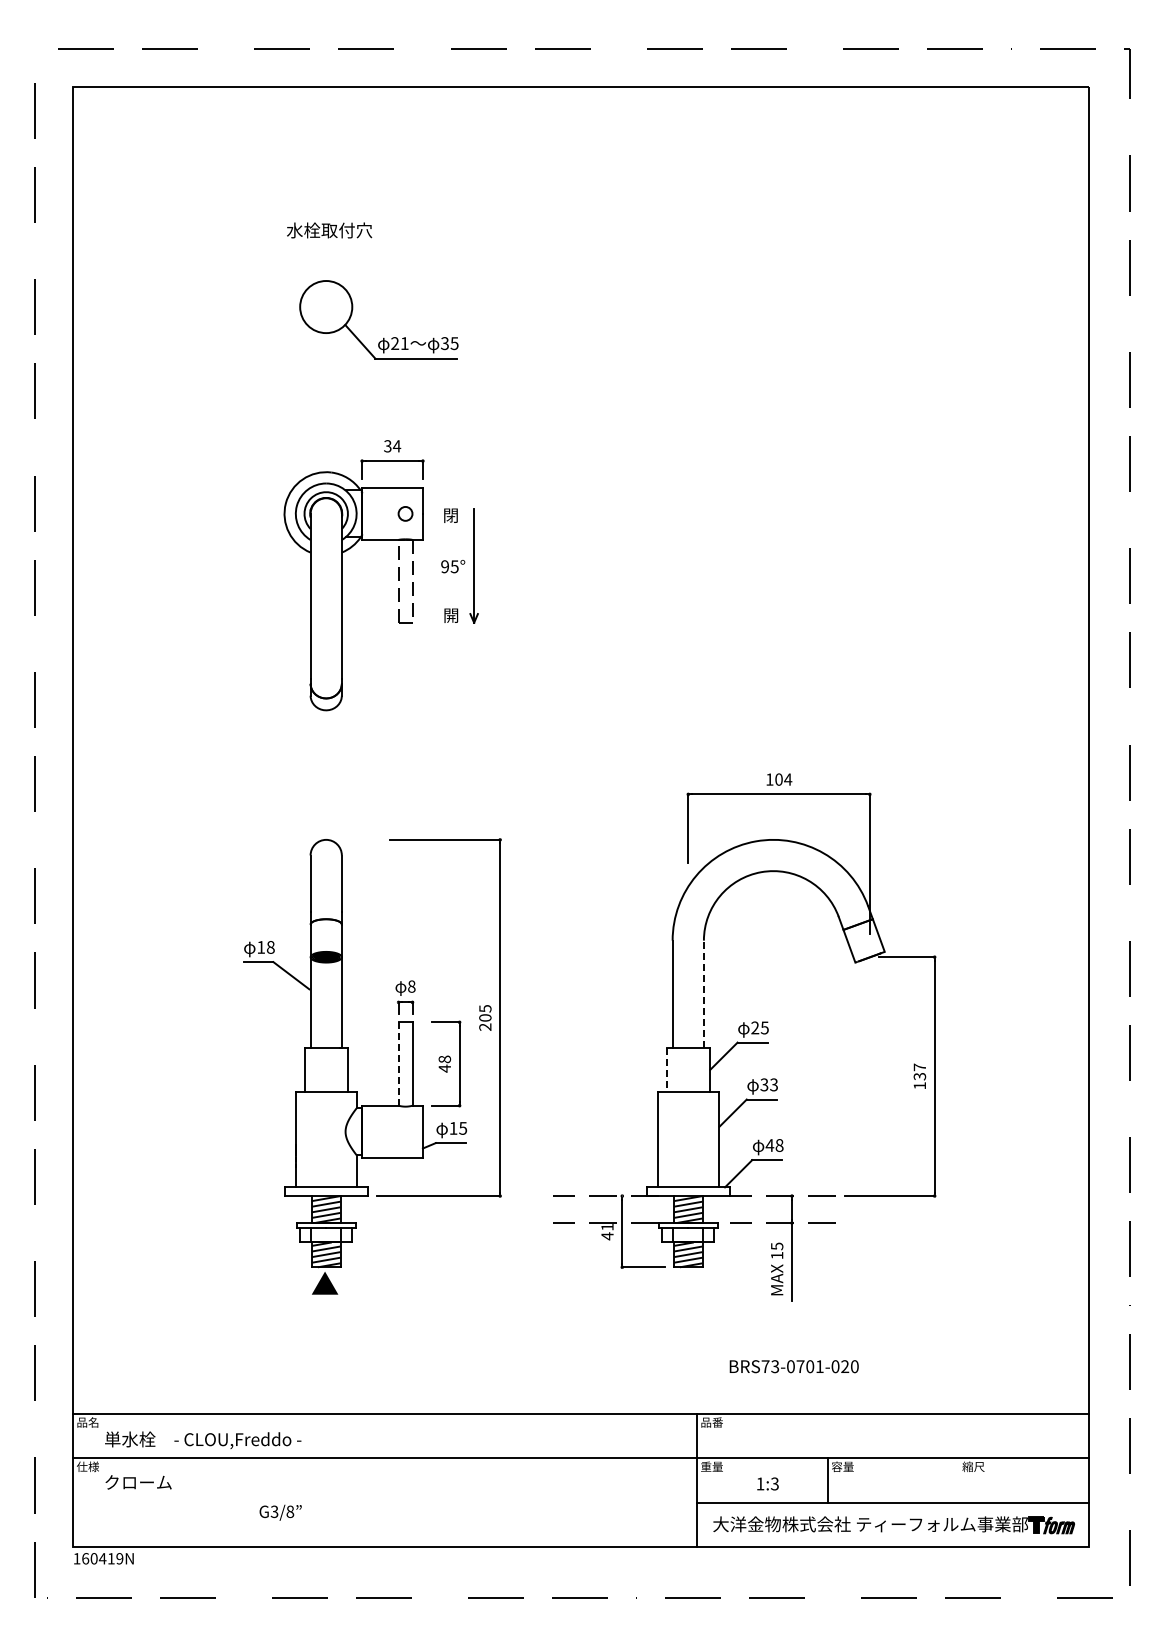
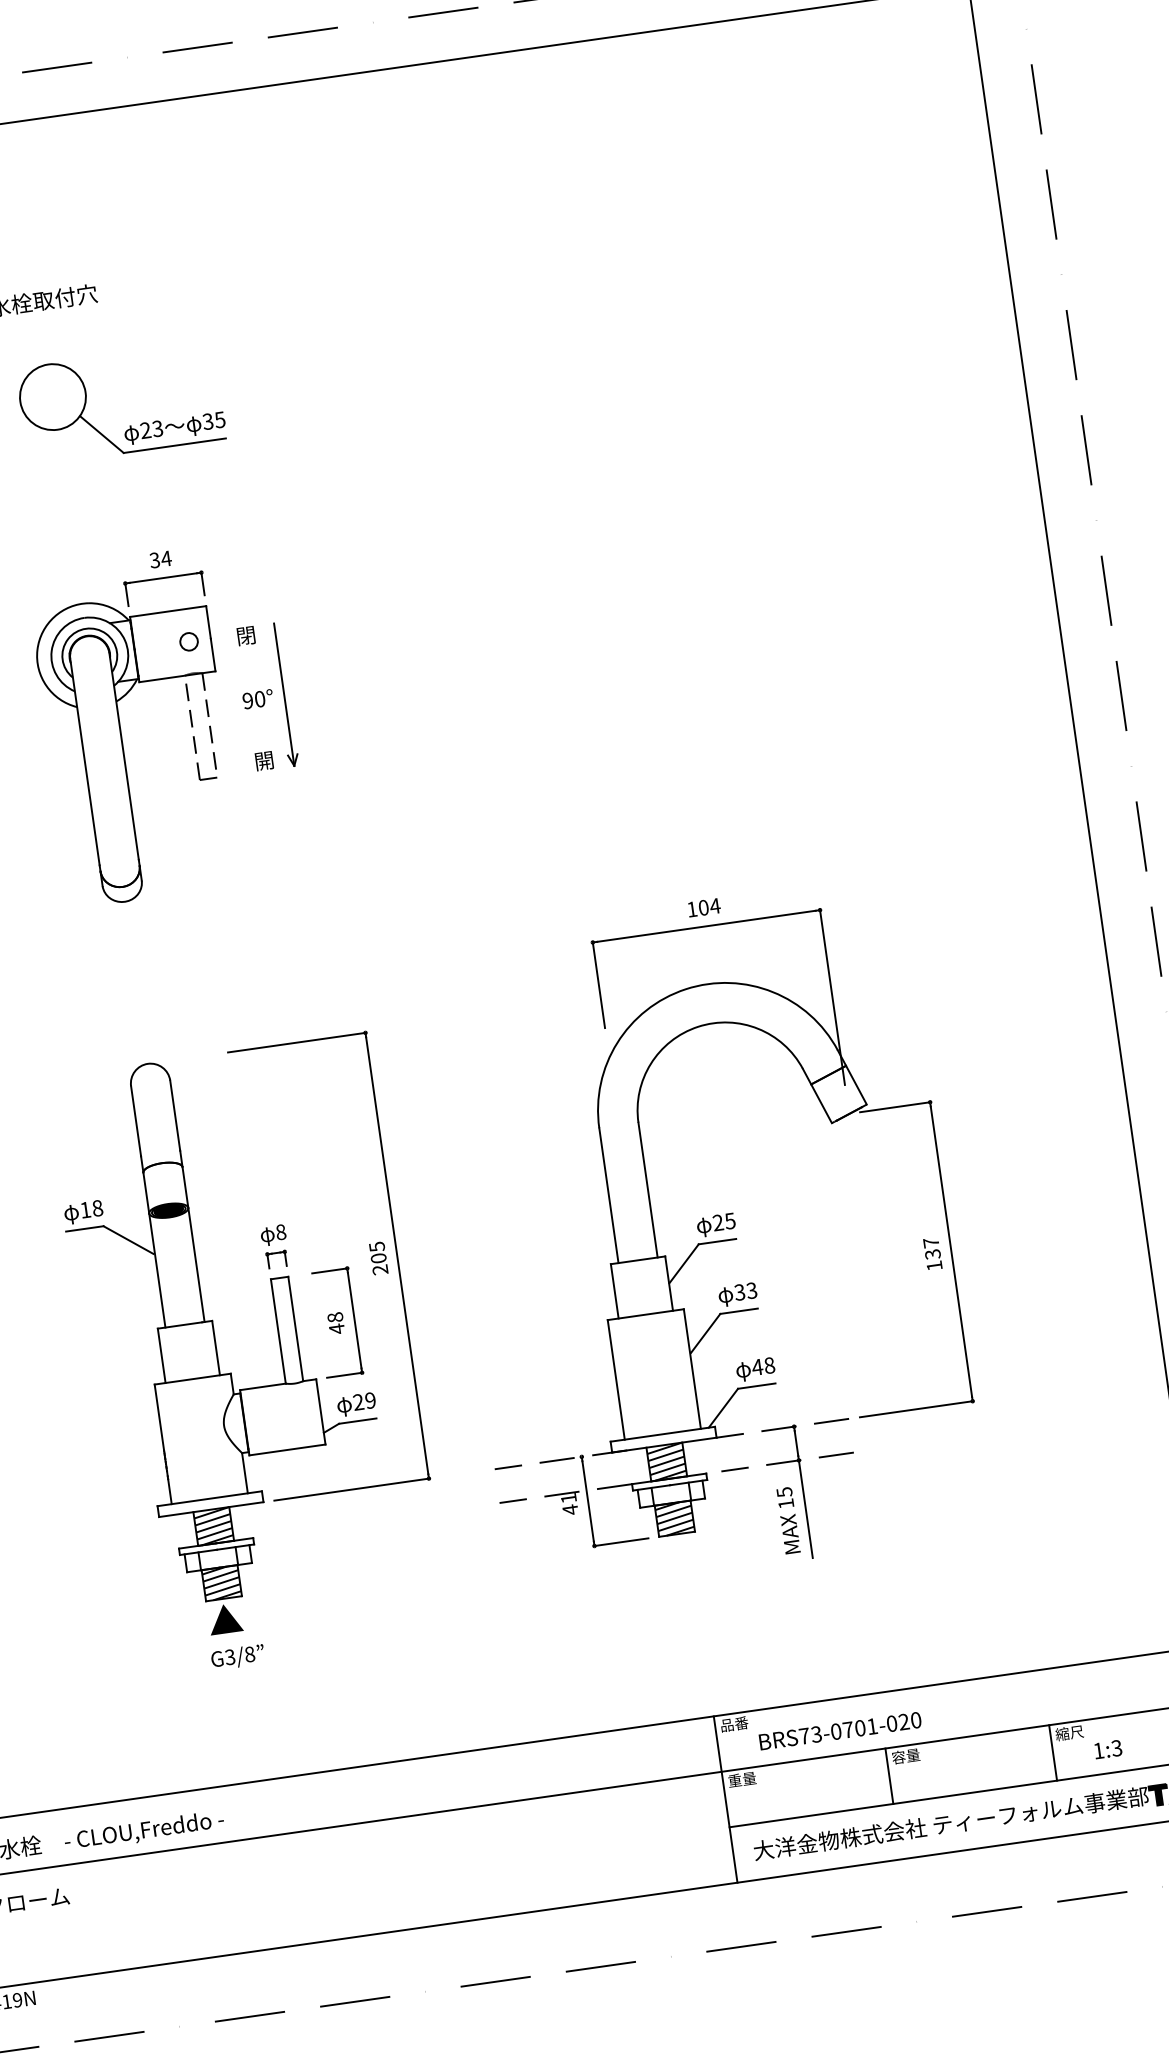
text: (404, 343) -> (157, 428), 21 -> 23
text: (454, 566) -> (259, 698), 95° -> 90°
line: (703, 994) -> (647, 1190), dashed -> solid
line: (398, 1064) -> (278, 1332), dashed -> solid
line: (666, 1070) -> (614, 1291), dashed -> solid
text: (458, 1127) -> (364, 1400), 15 -> 29
text: (793, 1366) -> (839, 1731), moved
line: (958, 1480) -> (1053, 1752), added
text: (767, 1483) -> (1107, 1749), moved
text: (280, 1512) -> (237, 1657), moved

